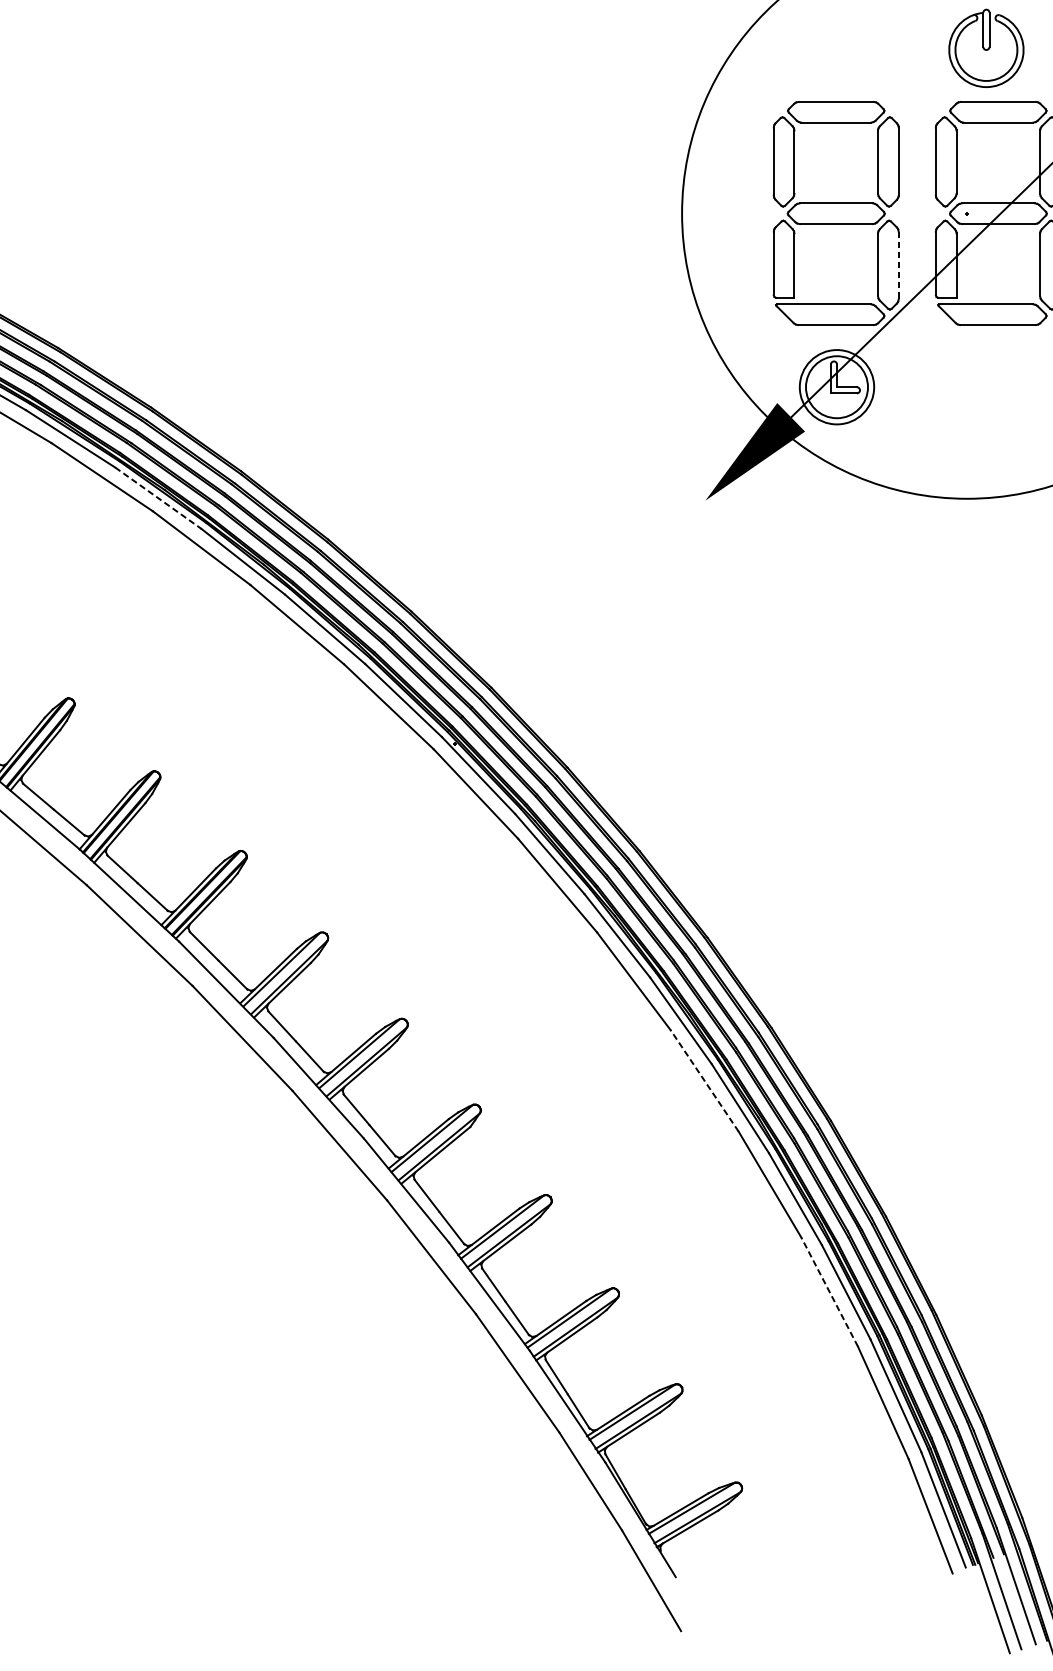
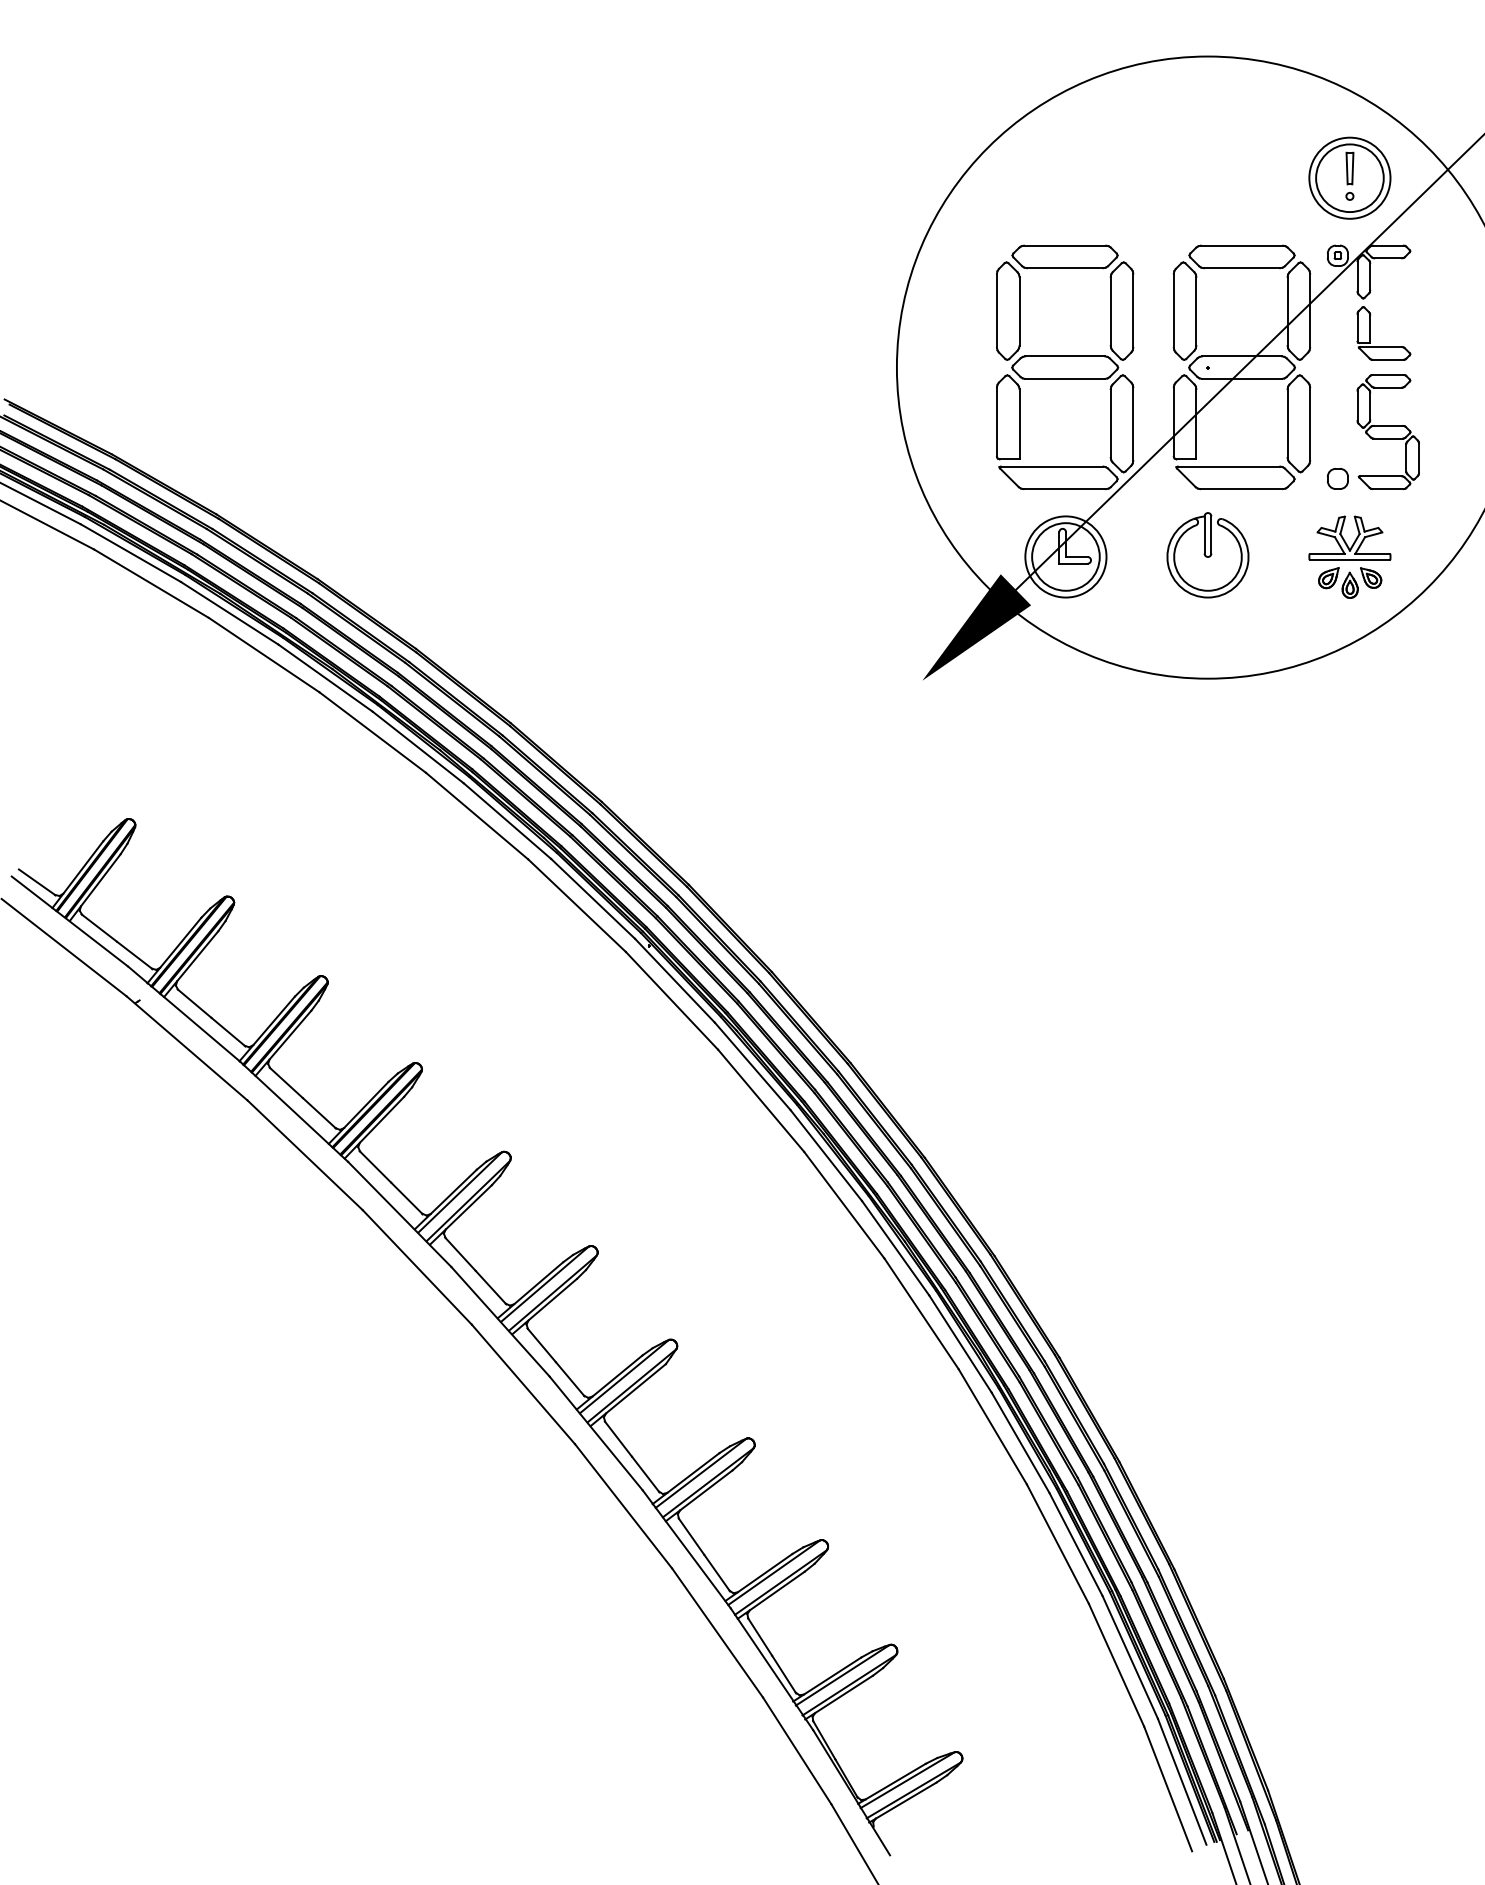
part: (985, 48) -> (1207, 555), moved
line: (898, 265) -> (1133, 424), dashed -> solid
line: (158, 498) -> (325, 678), dashed -> solid
line: (704, 1080) -> (921, 1313), dashed -> solid
line: (829, 1291) -> (1057, 1543), dashed -> solid

